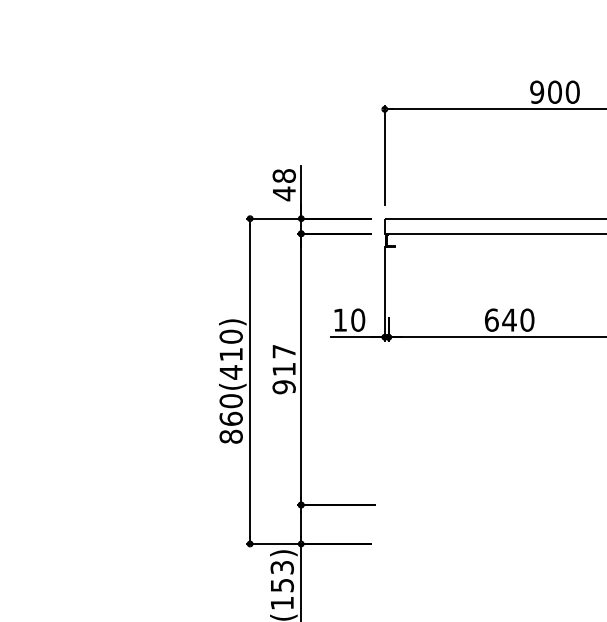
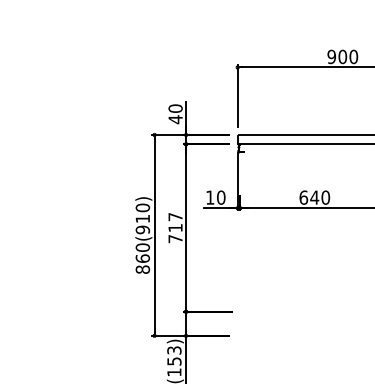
text: (284, 175) -> (175, 108), 48 -> 40
text: (230, 371) -> (142, 229), 860(410) -> 860(910)
text: (284, 386) -> (175, 238), 917 -> 717

